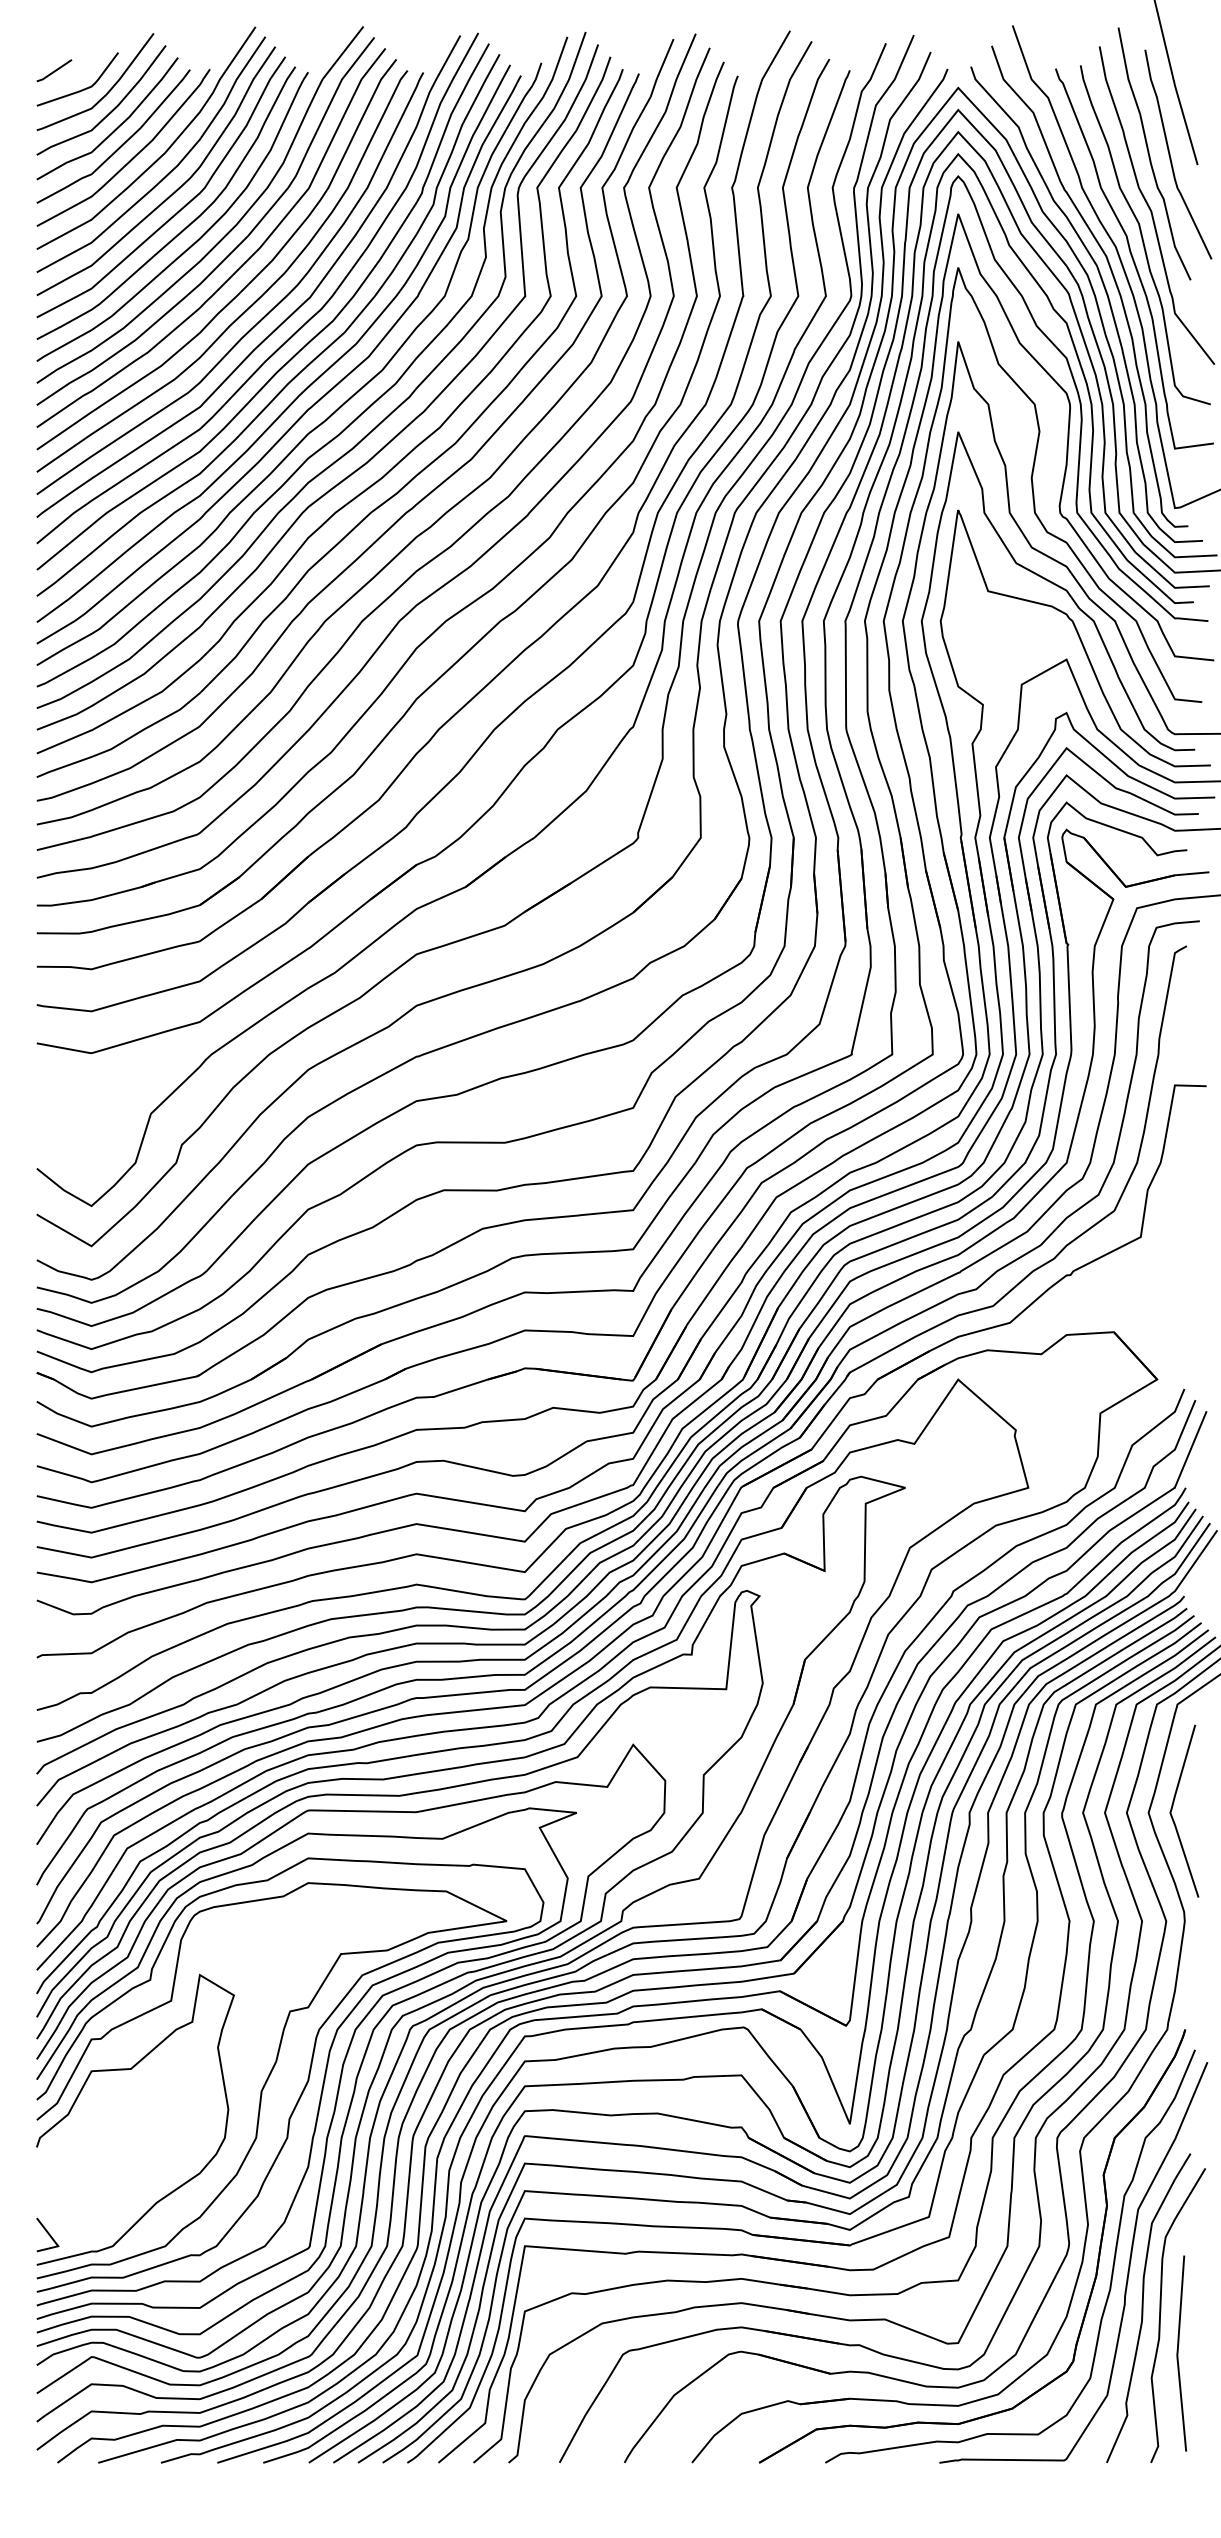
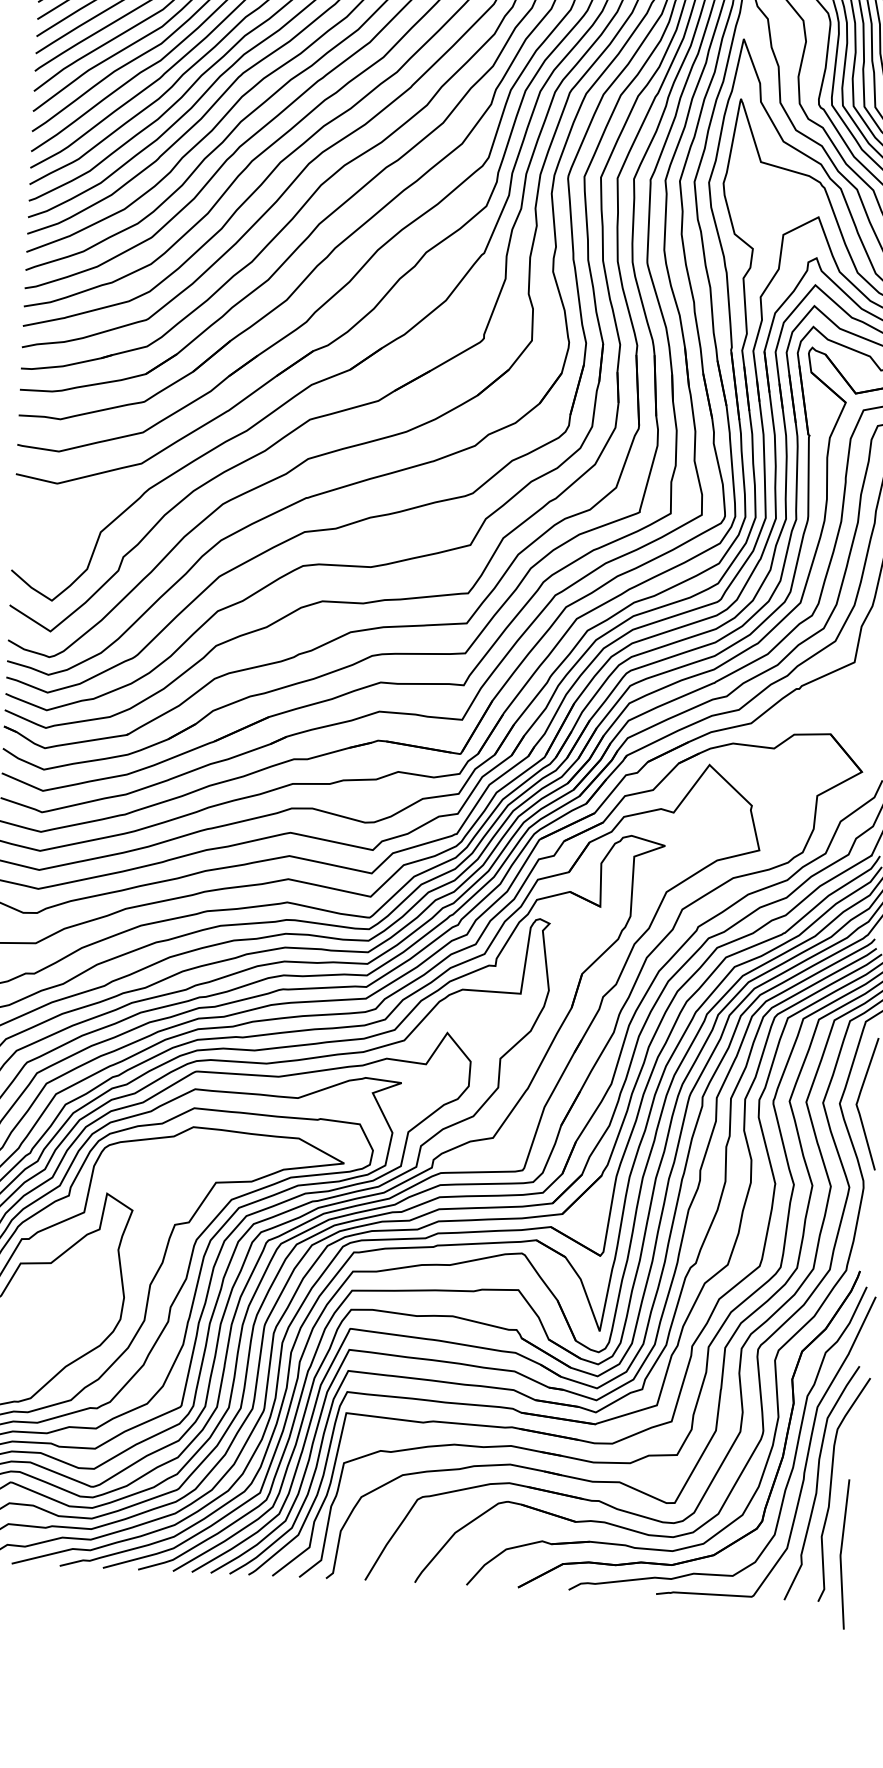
line: (1178, 2353) -> (841, 1554), moved

